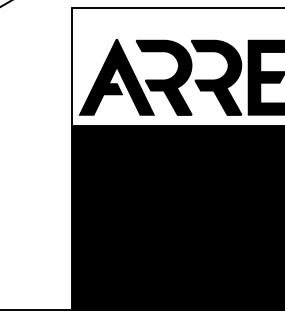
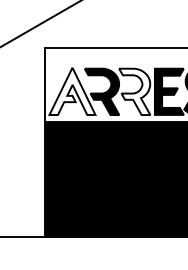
fill: (116, 75) -> (72, 90), removed
fill: (216, 77) -> (134, 91), removed

